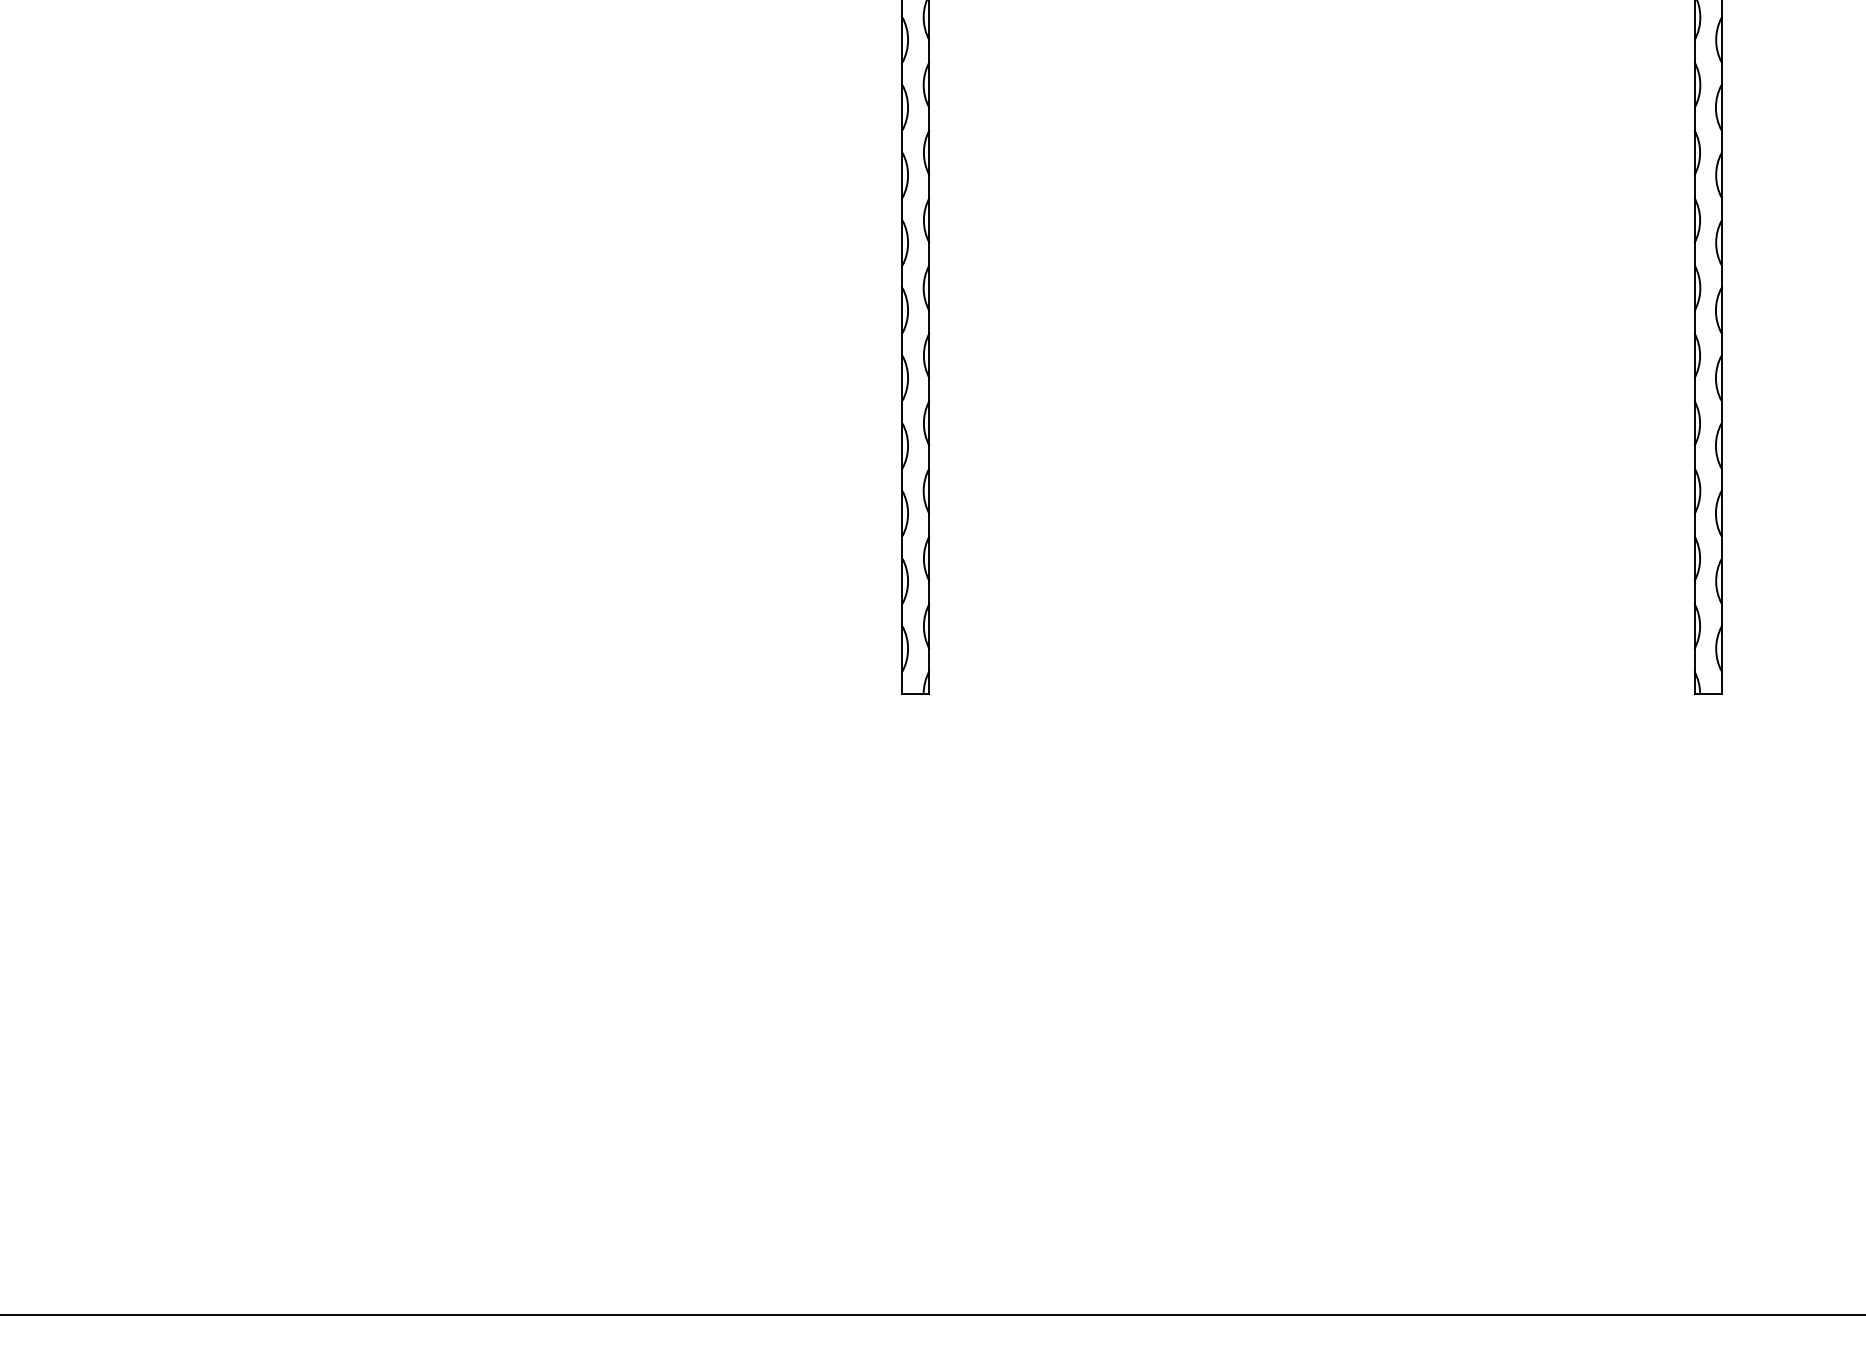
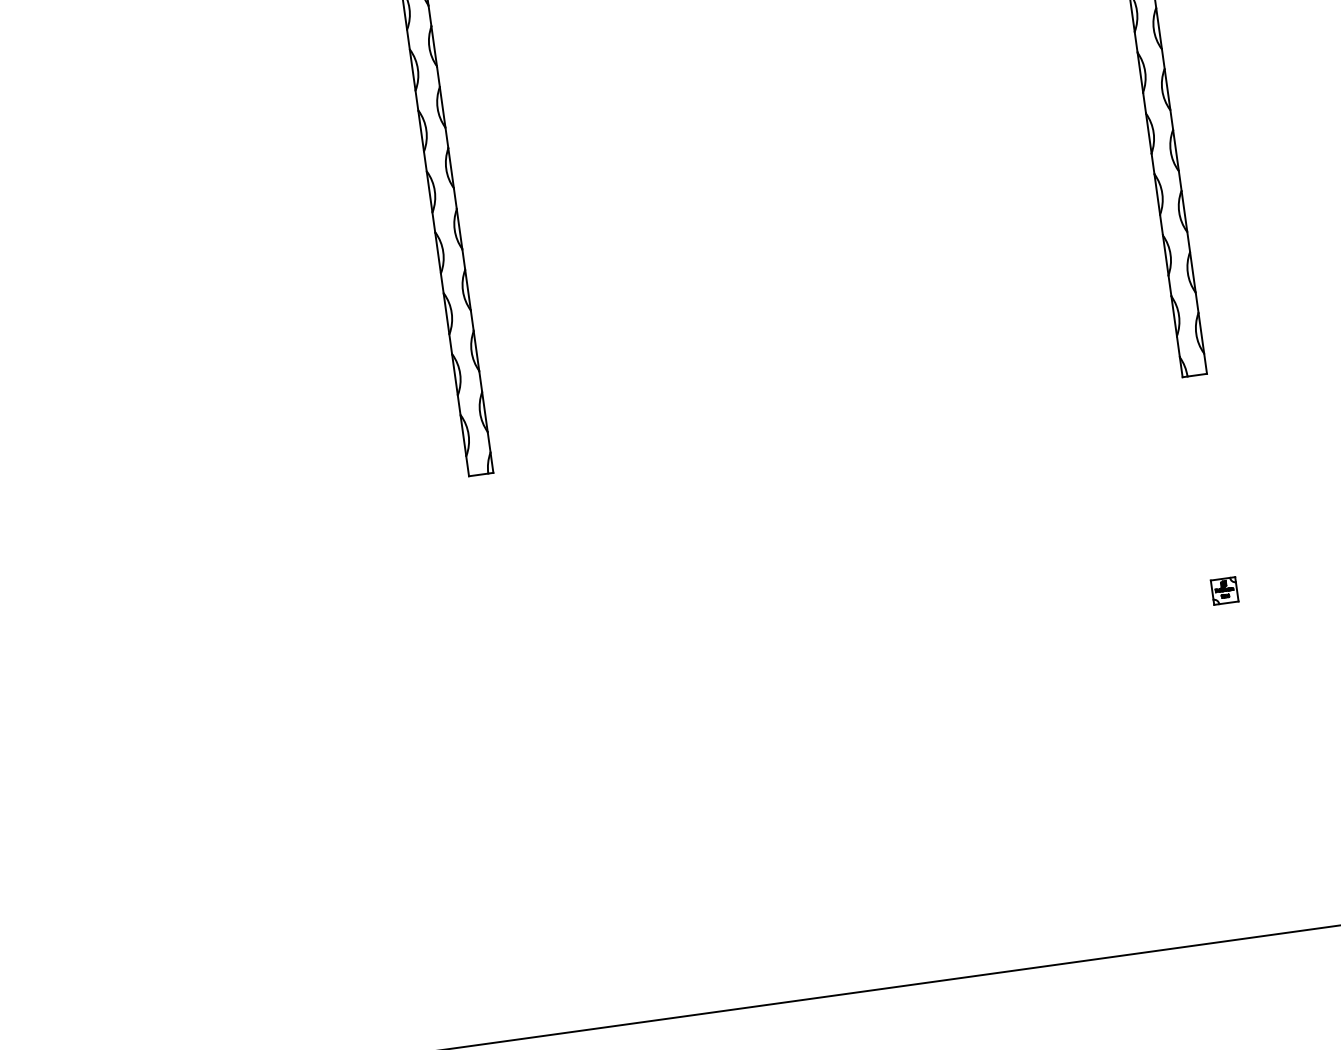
part: (1708, 933) -> (1224, 591), added

